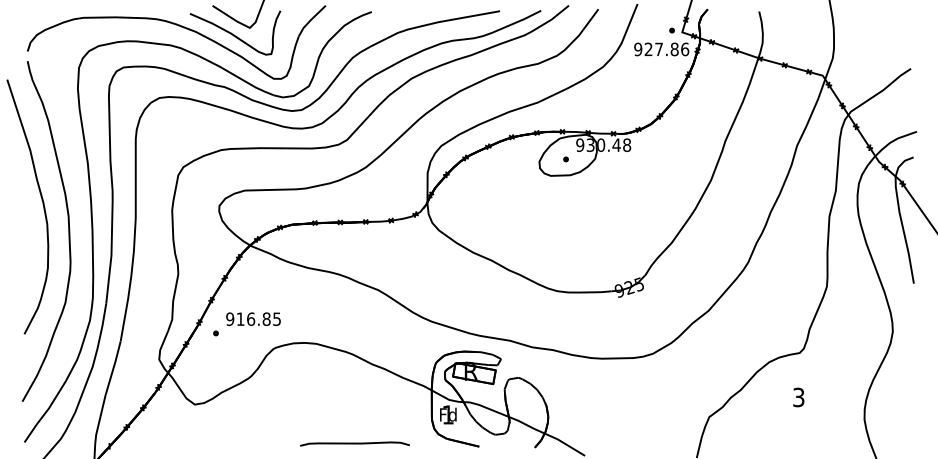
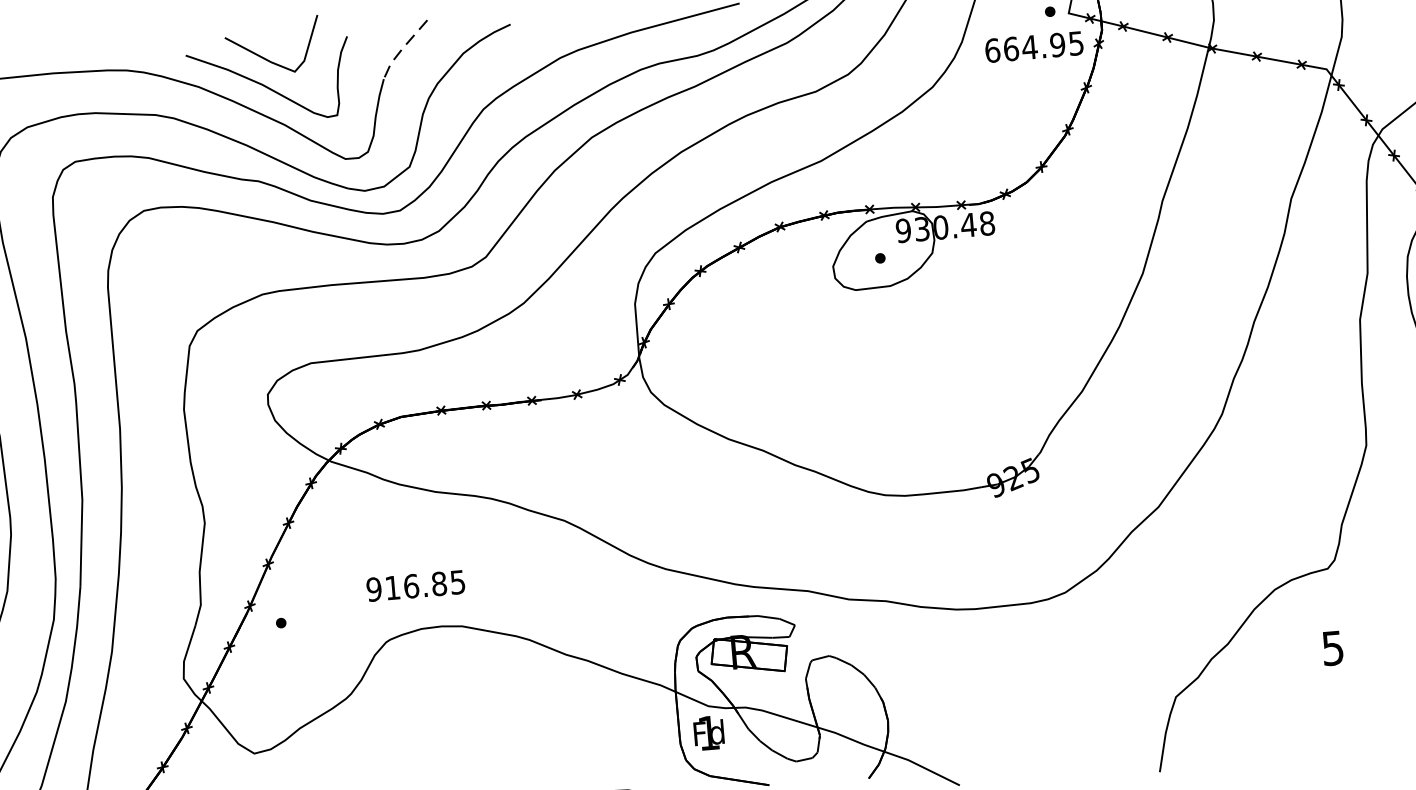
line: (310, 20) -> (402, 49), solid -> dashed
text: (661, 49) -> (1034, 47), 927.86 -> 664.95
text: (253, 318) -> (415, 584), moved
text: (798, 396) -> (1332, 646), 3 -> 5

